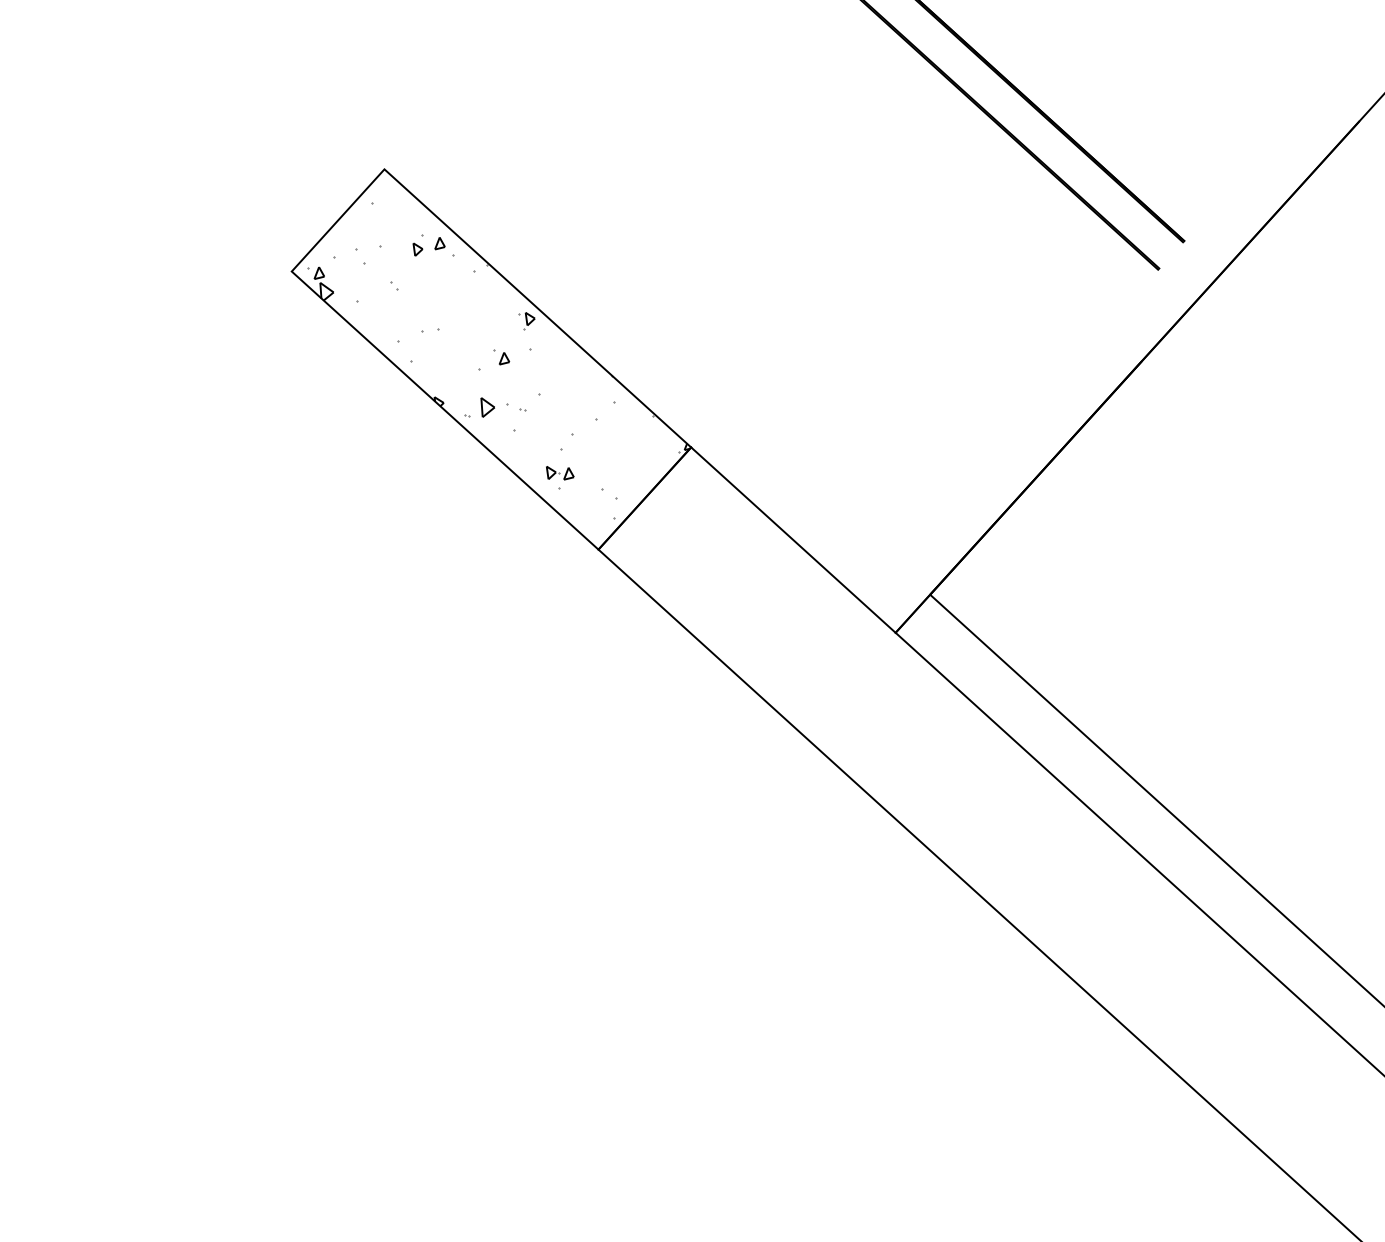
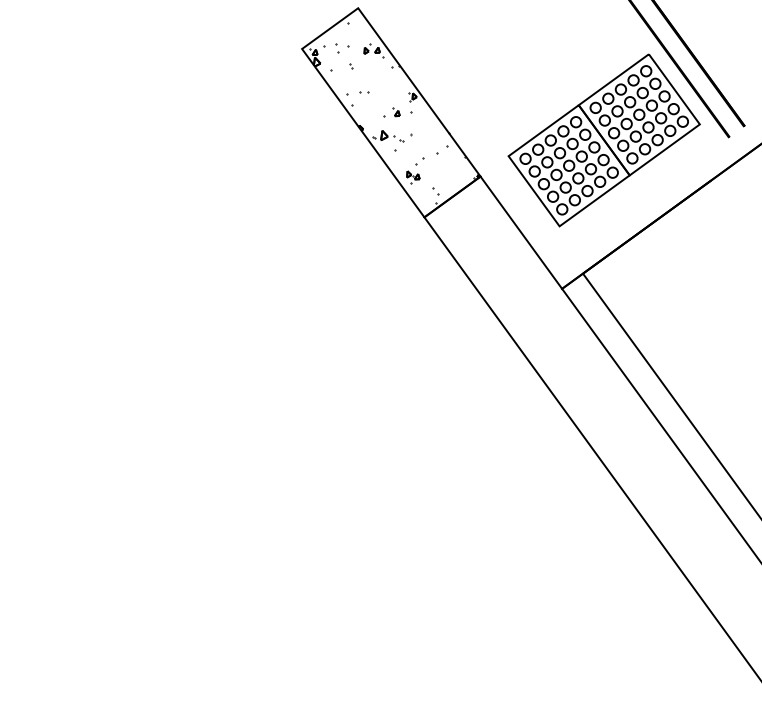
part: (915, 327) -> (603, 140), added
hatch: (497, 359) -> (394, 113), added

